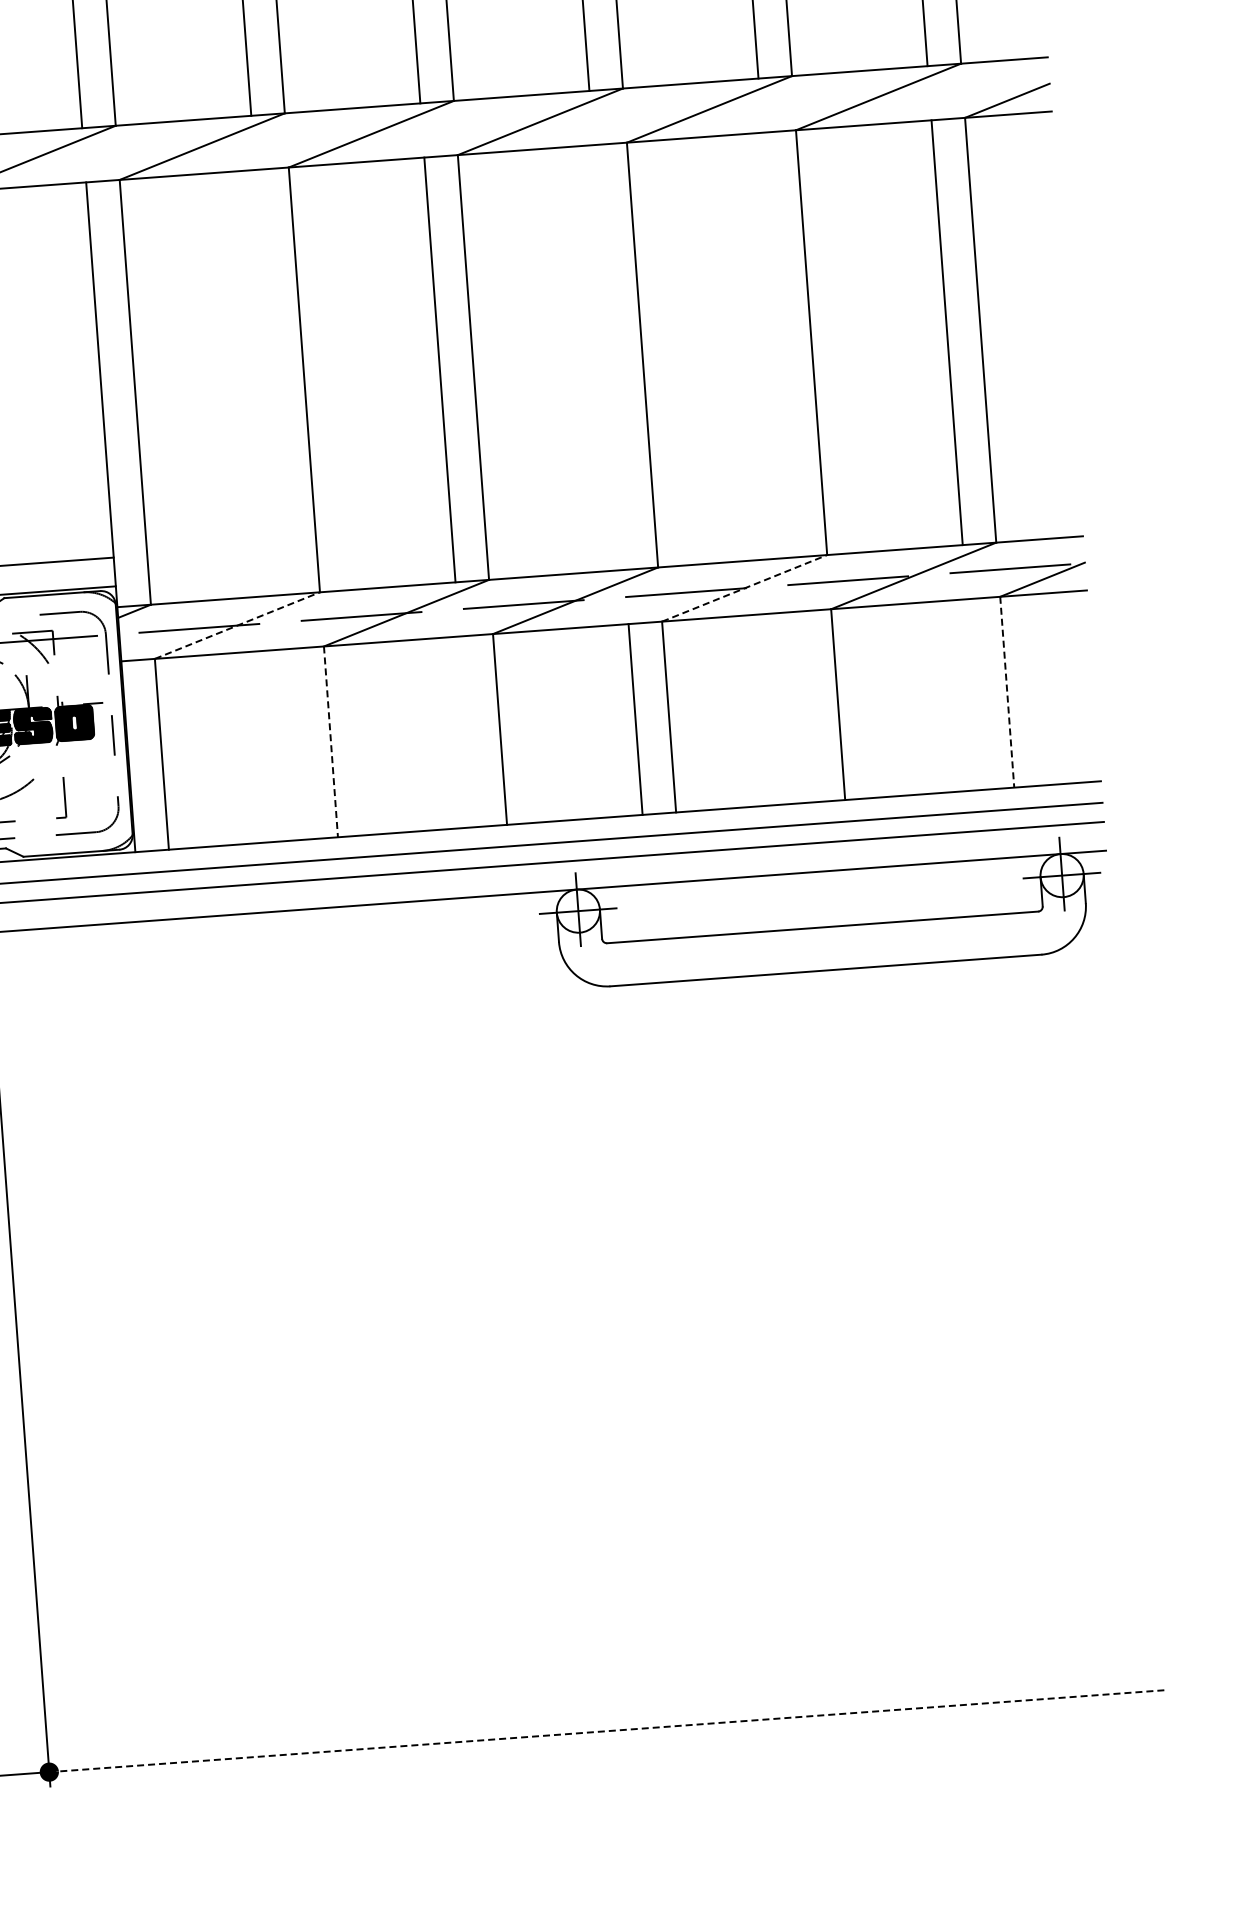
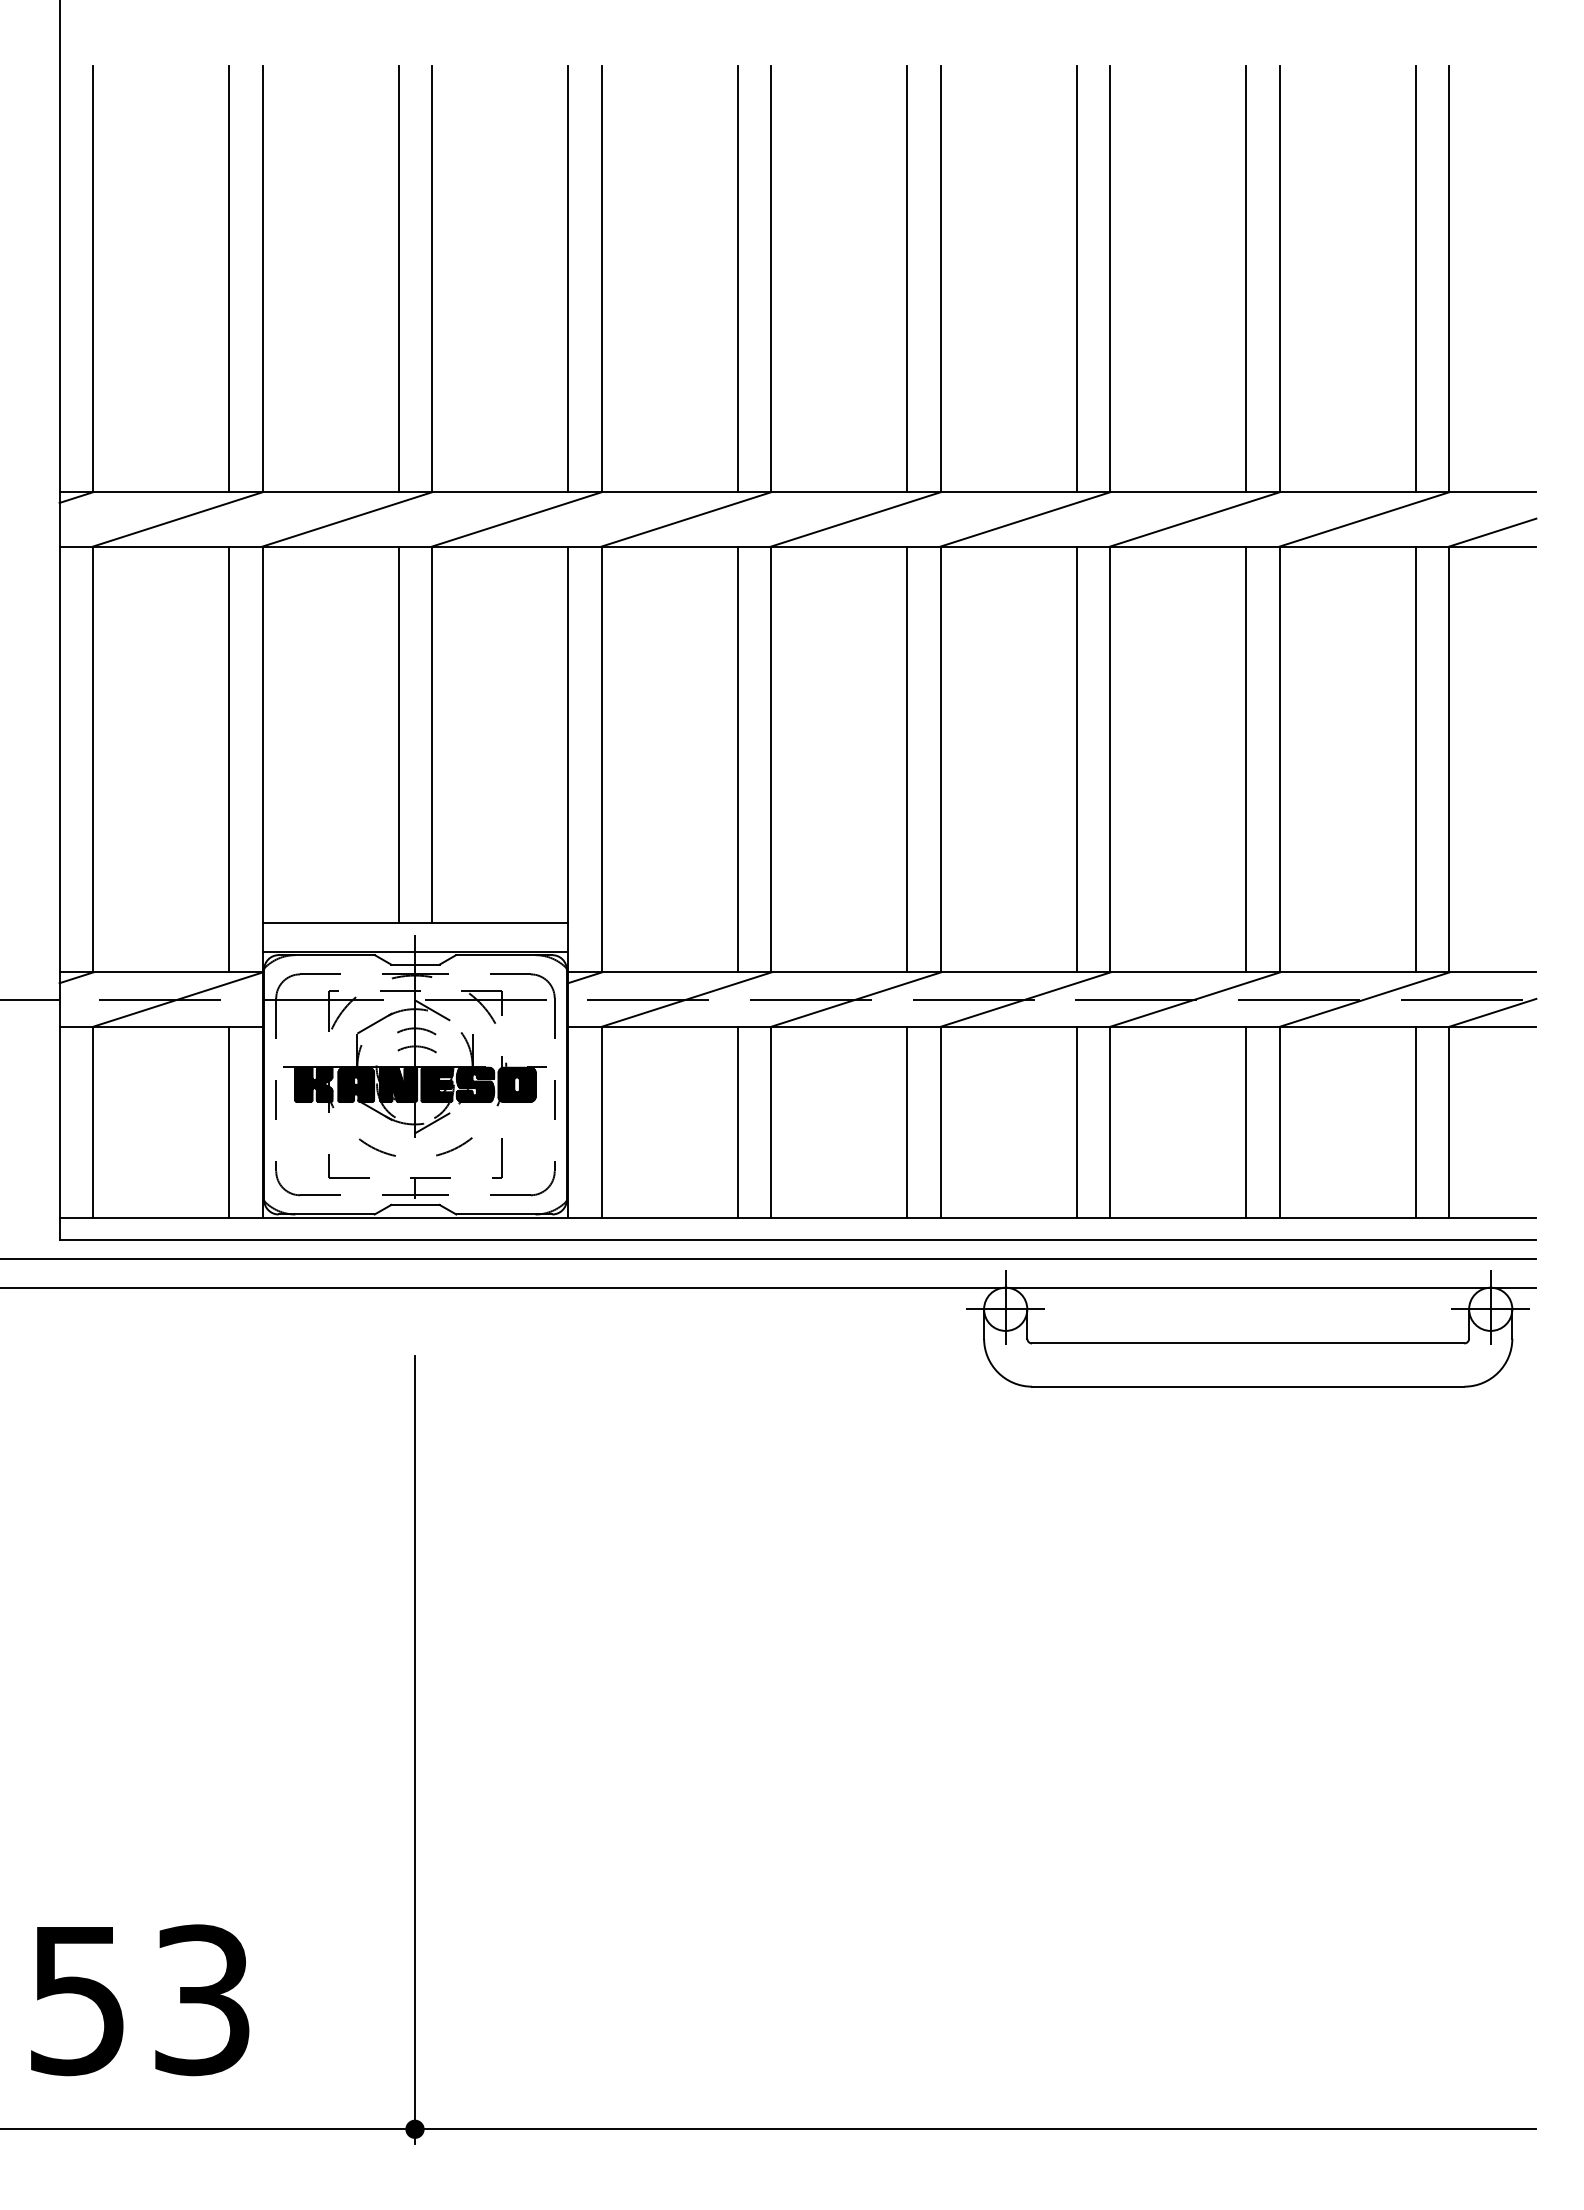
line: (778, 345) -> (1246, 759), added
line: (608, 357) -> (1076, 759), added
line: (270, 382) -> (737, 759), added
line: (744, 588) -> (1195, 999), dashed -> solid
line: (238, 625) -> (687, 999), dashed -> solid
line: (1007, 692) -> (1449, 1122), dashed -> solid
line: (973, 694) -> (1415, 1122), added
line: (804, 707) -> (1246, 1122), added
line: (466, 731) -> (907, 1122), added
line: (331, 741) -> (771, 1122), dashed -> solid
line: (297, 744) -> (737, 1122), added
line: (608, 1731) -> (975, 2129), dashed -> solid

